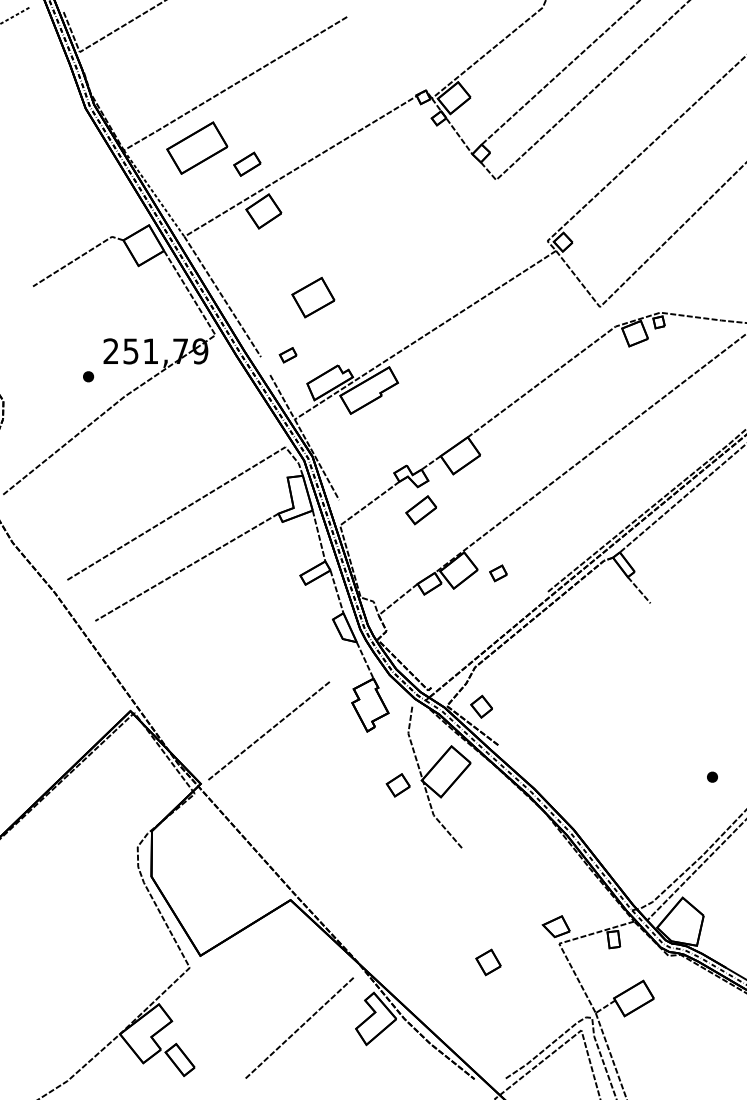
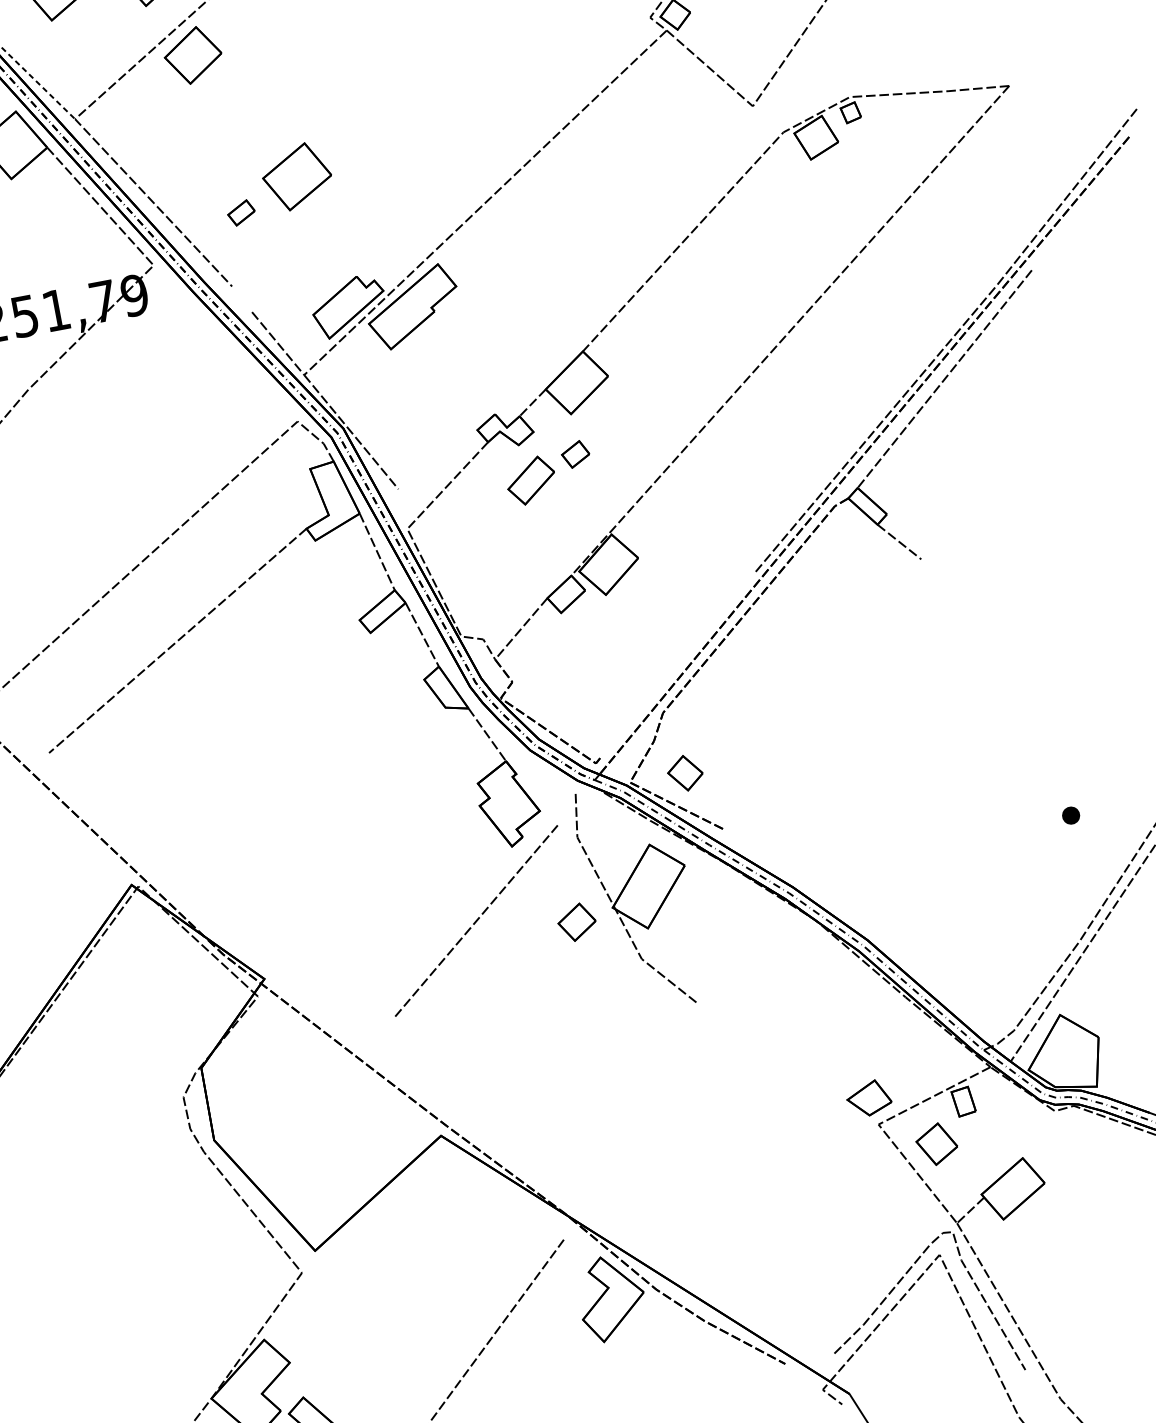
part: (287, 355) -> (240, 213), moved
part: (498, 573) -> (575, 454), moved
line: (269, 730) -> (477, 920), moved
part: (488, 962) -> (936, 1144), moved

